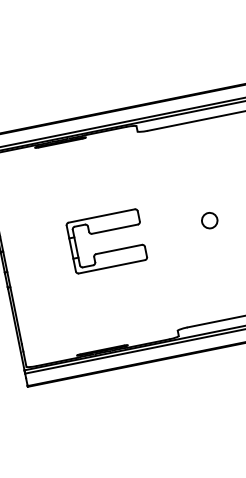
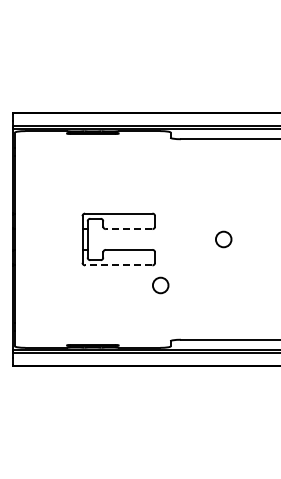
line: (114, 229) -> (128, 229), solid -> dashed
line: (111, 266) -> (118, 265), solid -> dashed
circle: (156, 278) -> (160, 285), added

